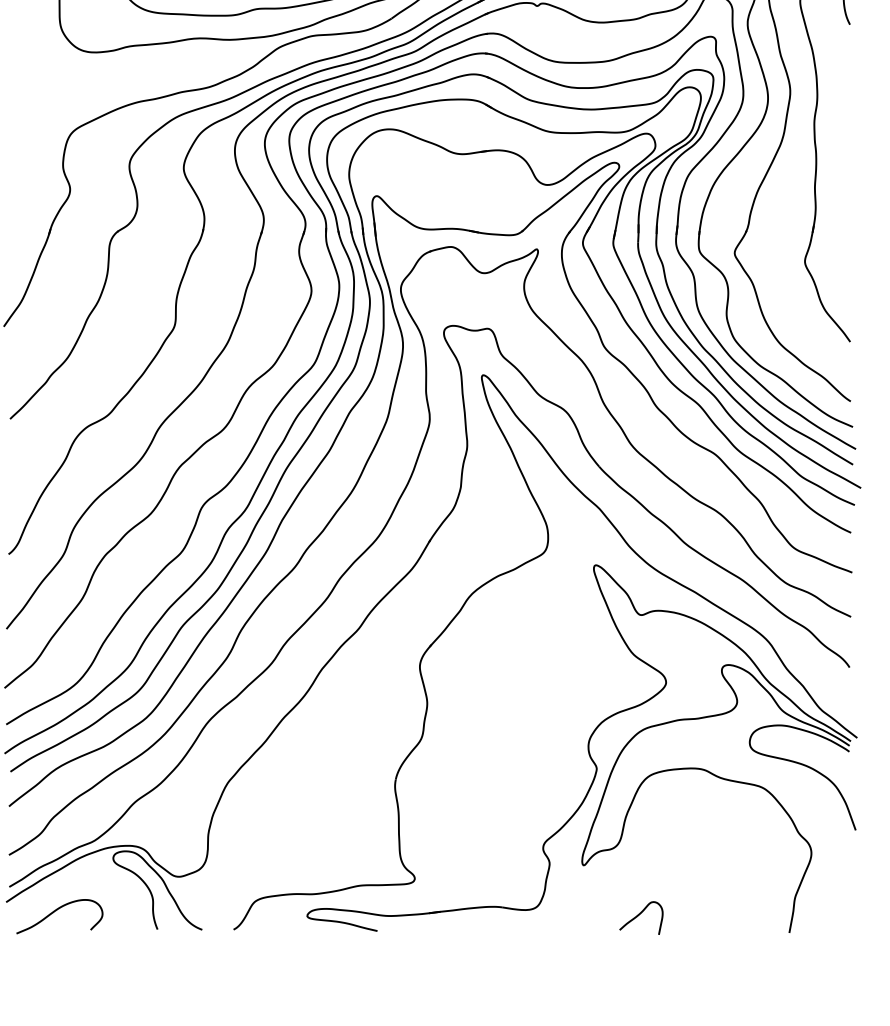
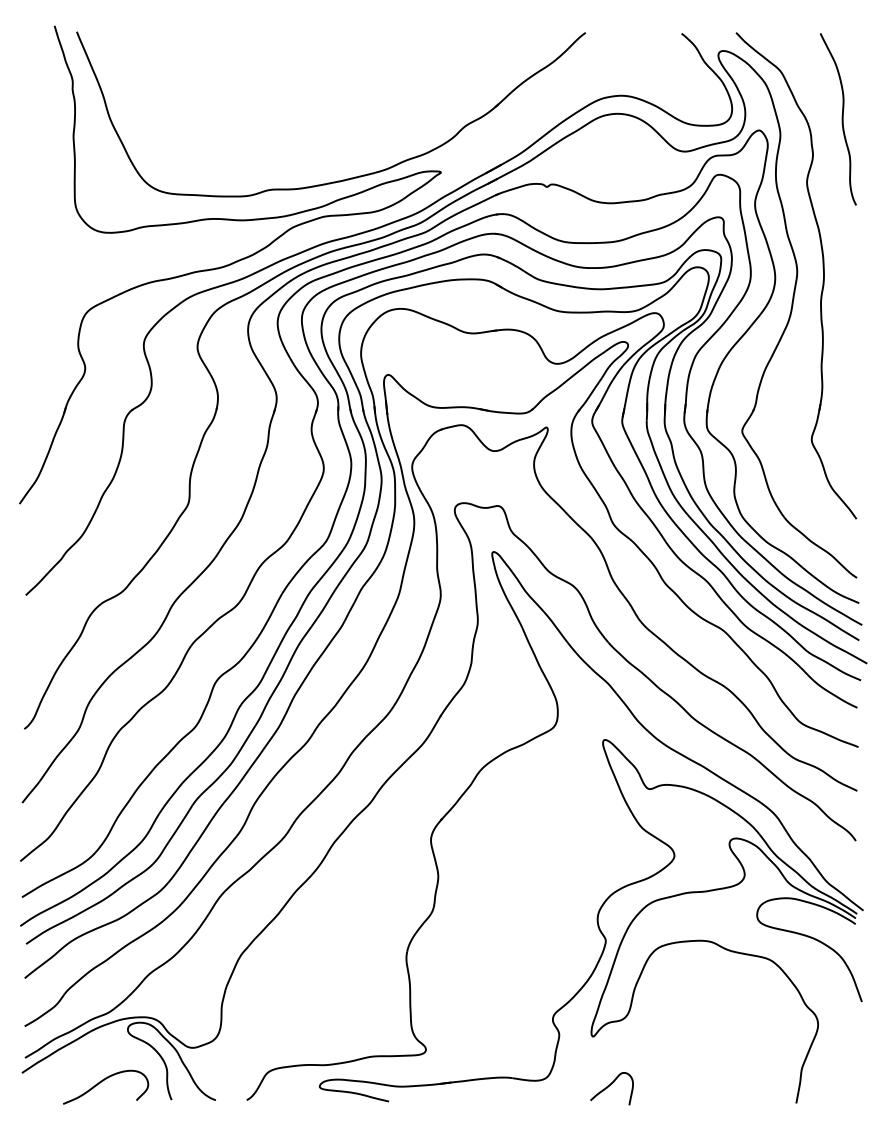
curve: (57, 910) -> (103, 1081), moved
curve: (638, 915) -> (609, 1086), moved

